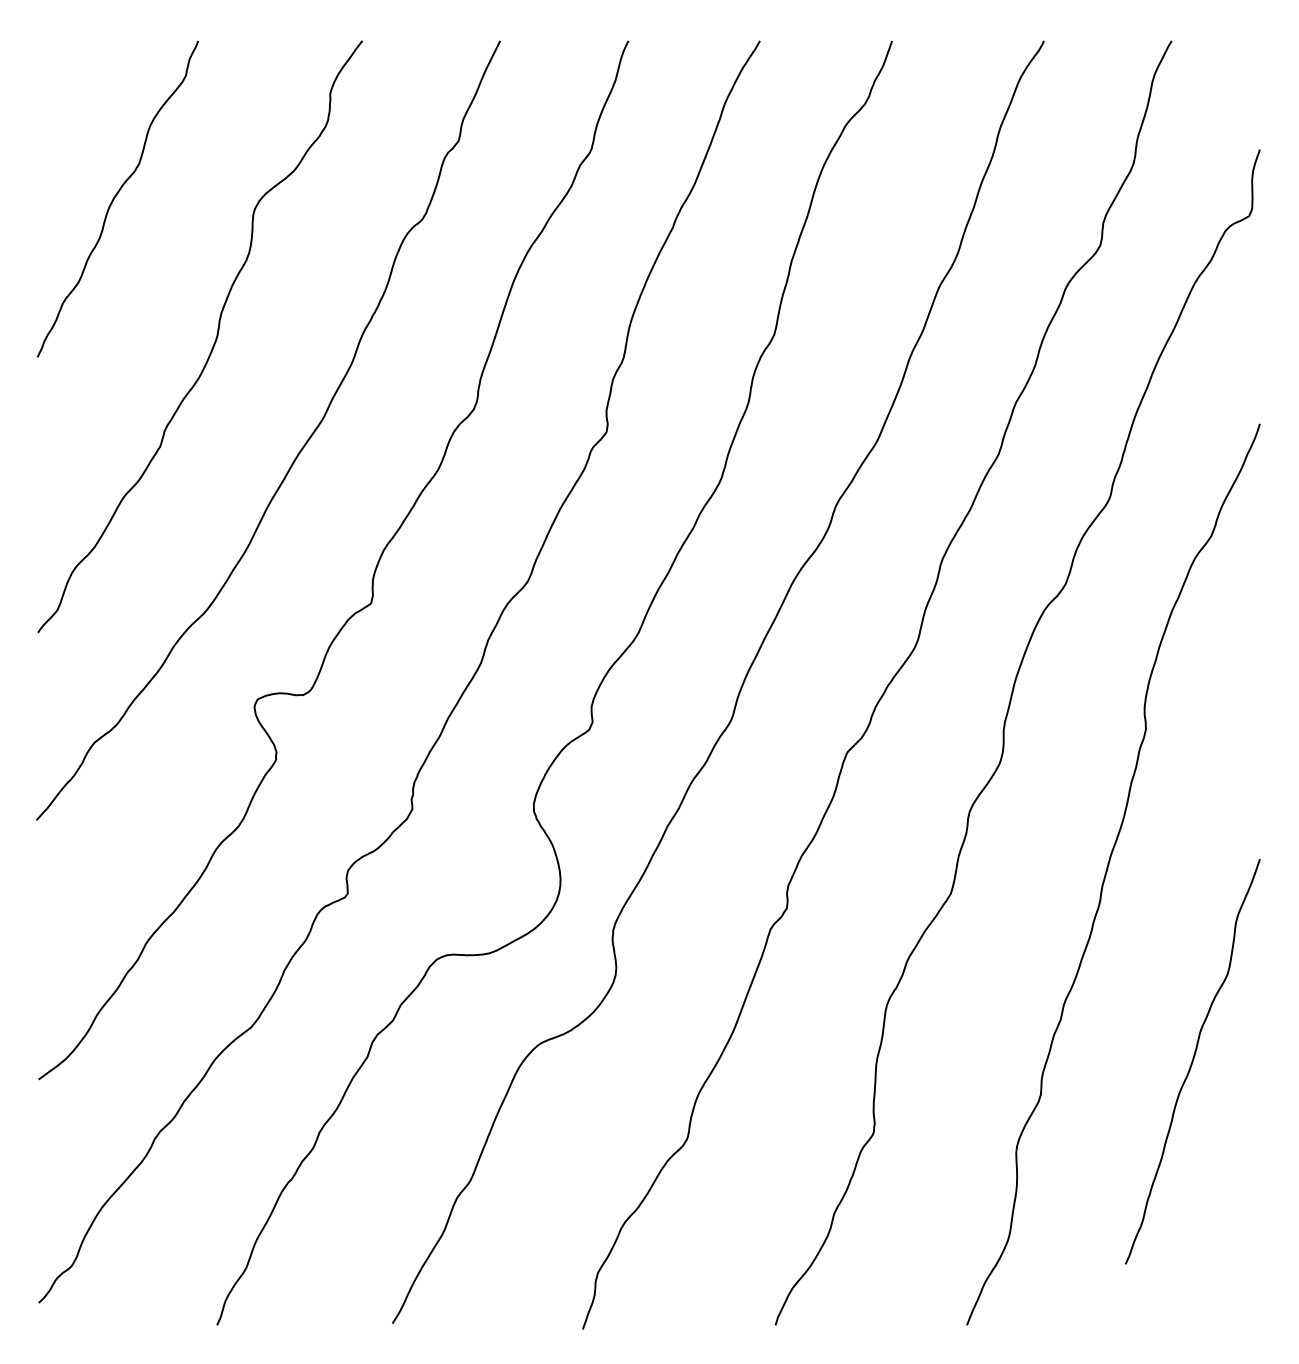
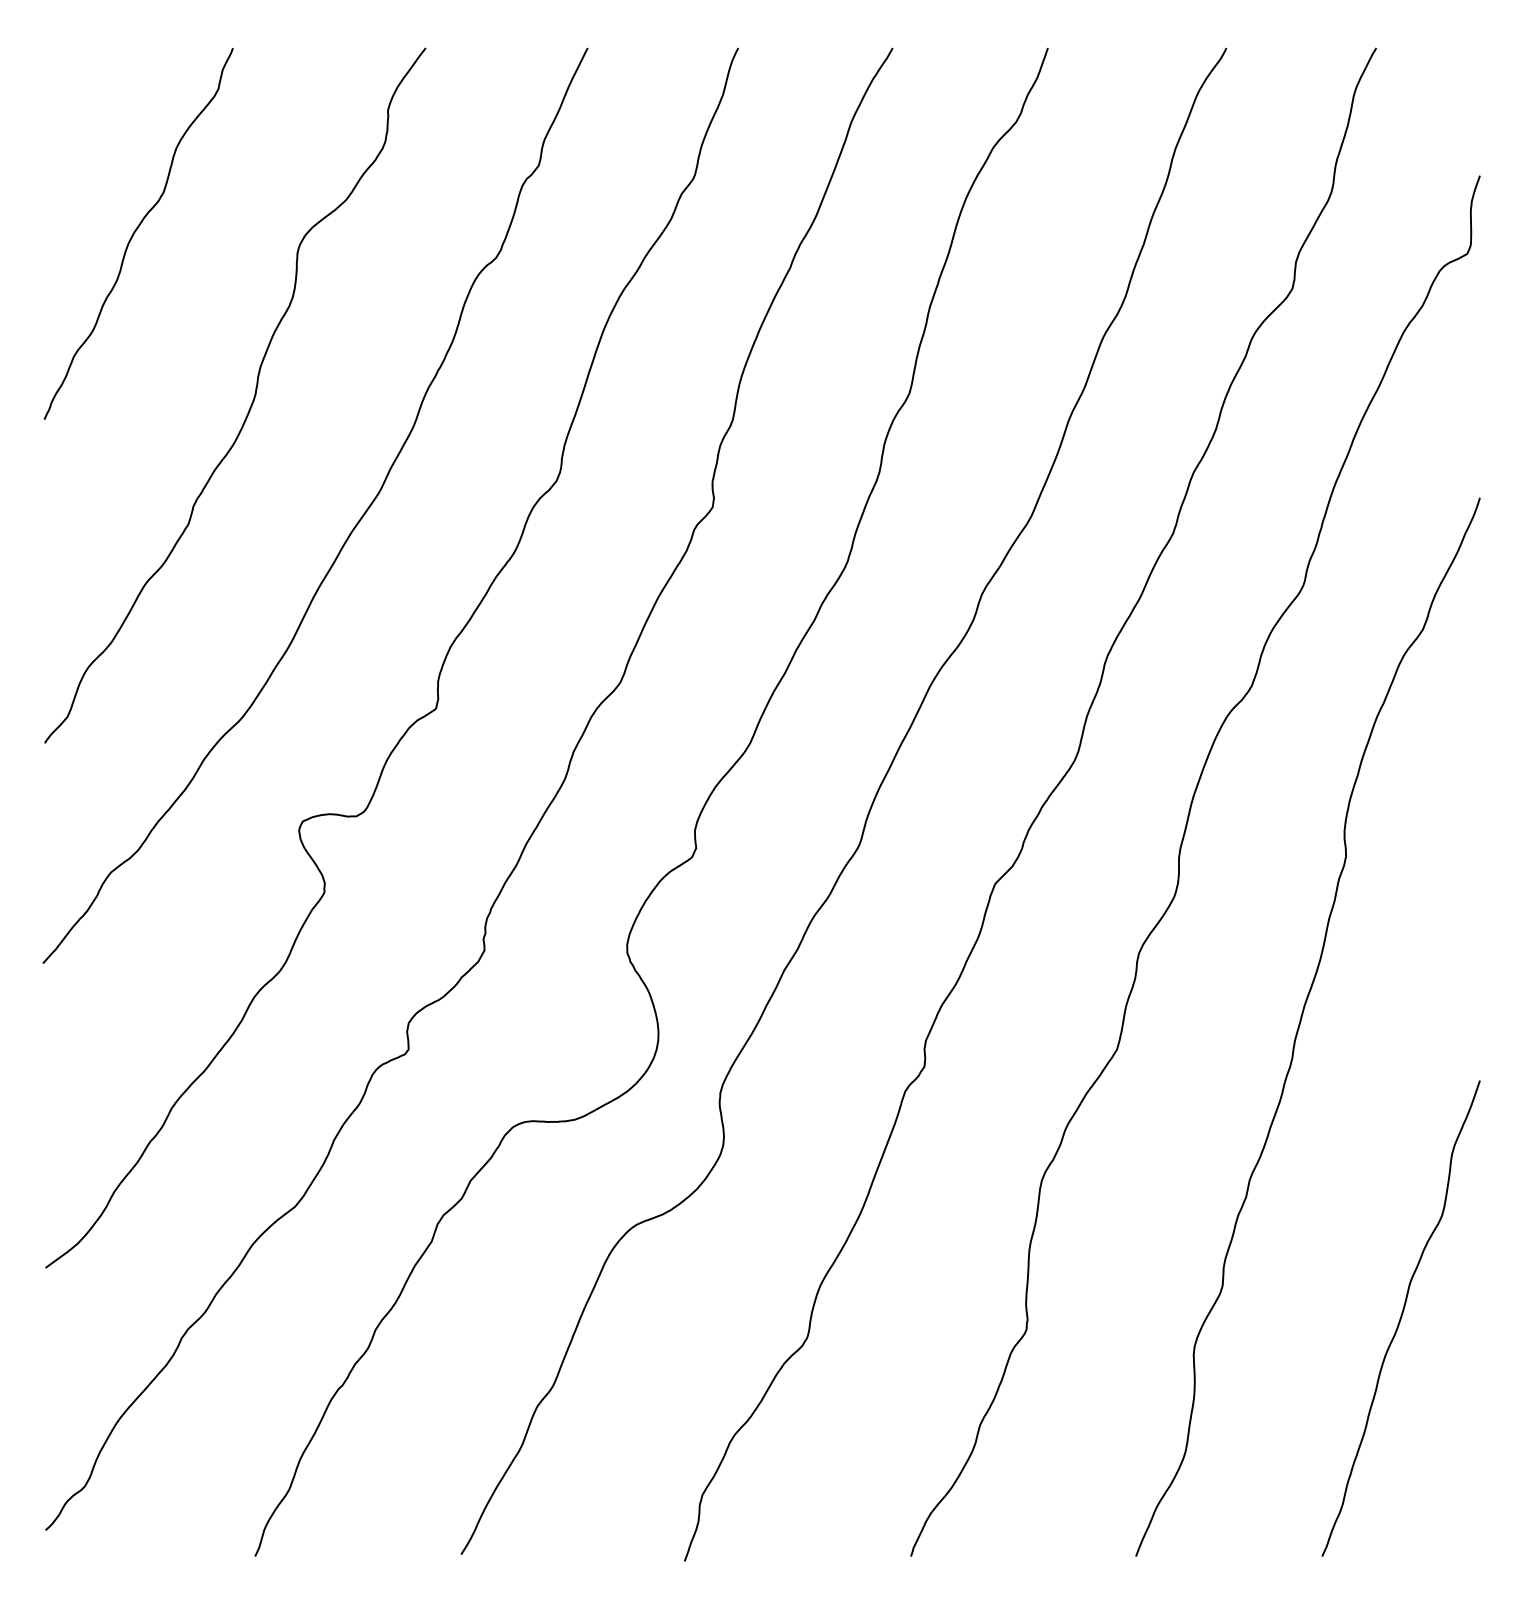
curve: (1192, 1061) -> (1400, 1318), moved

